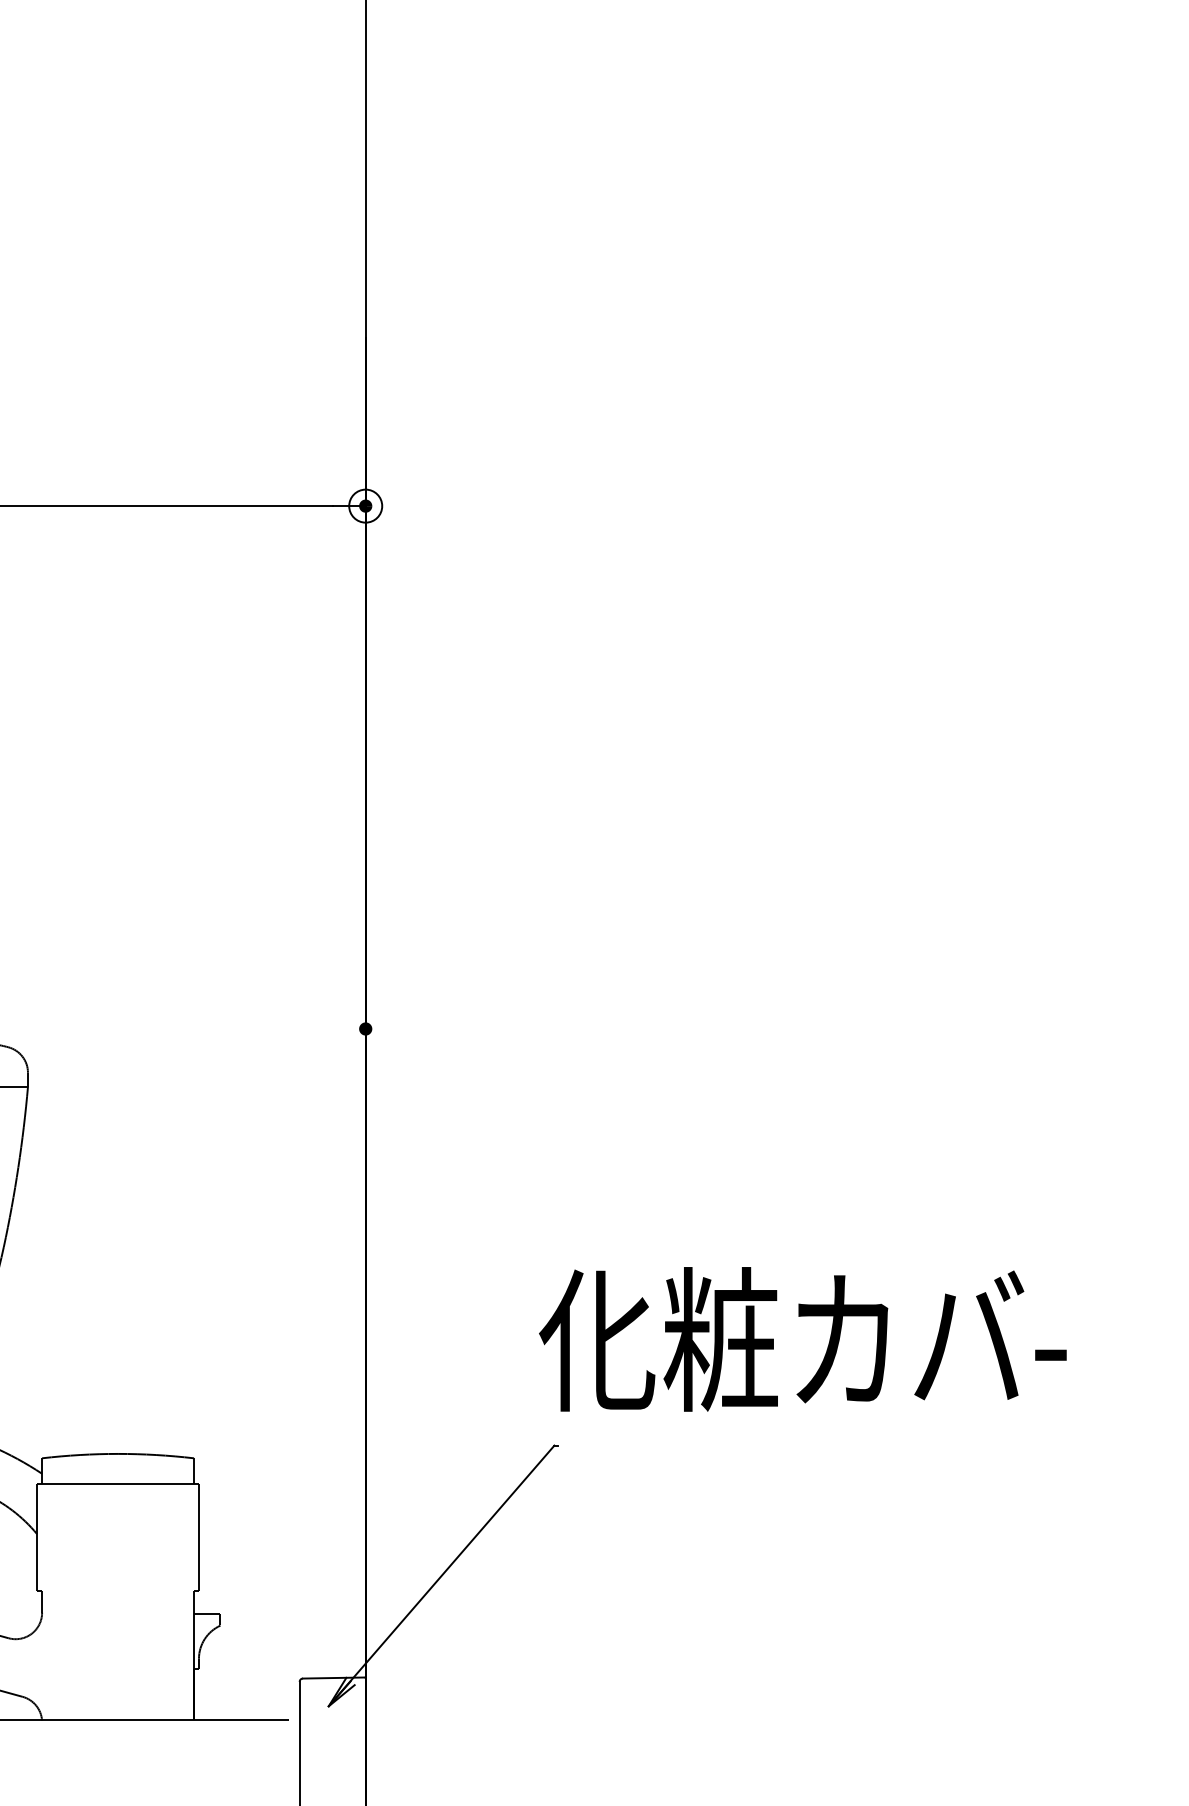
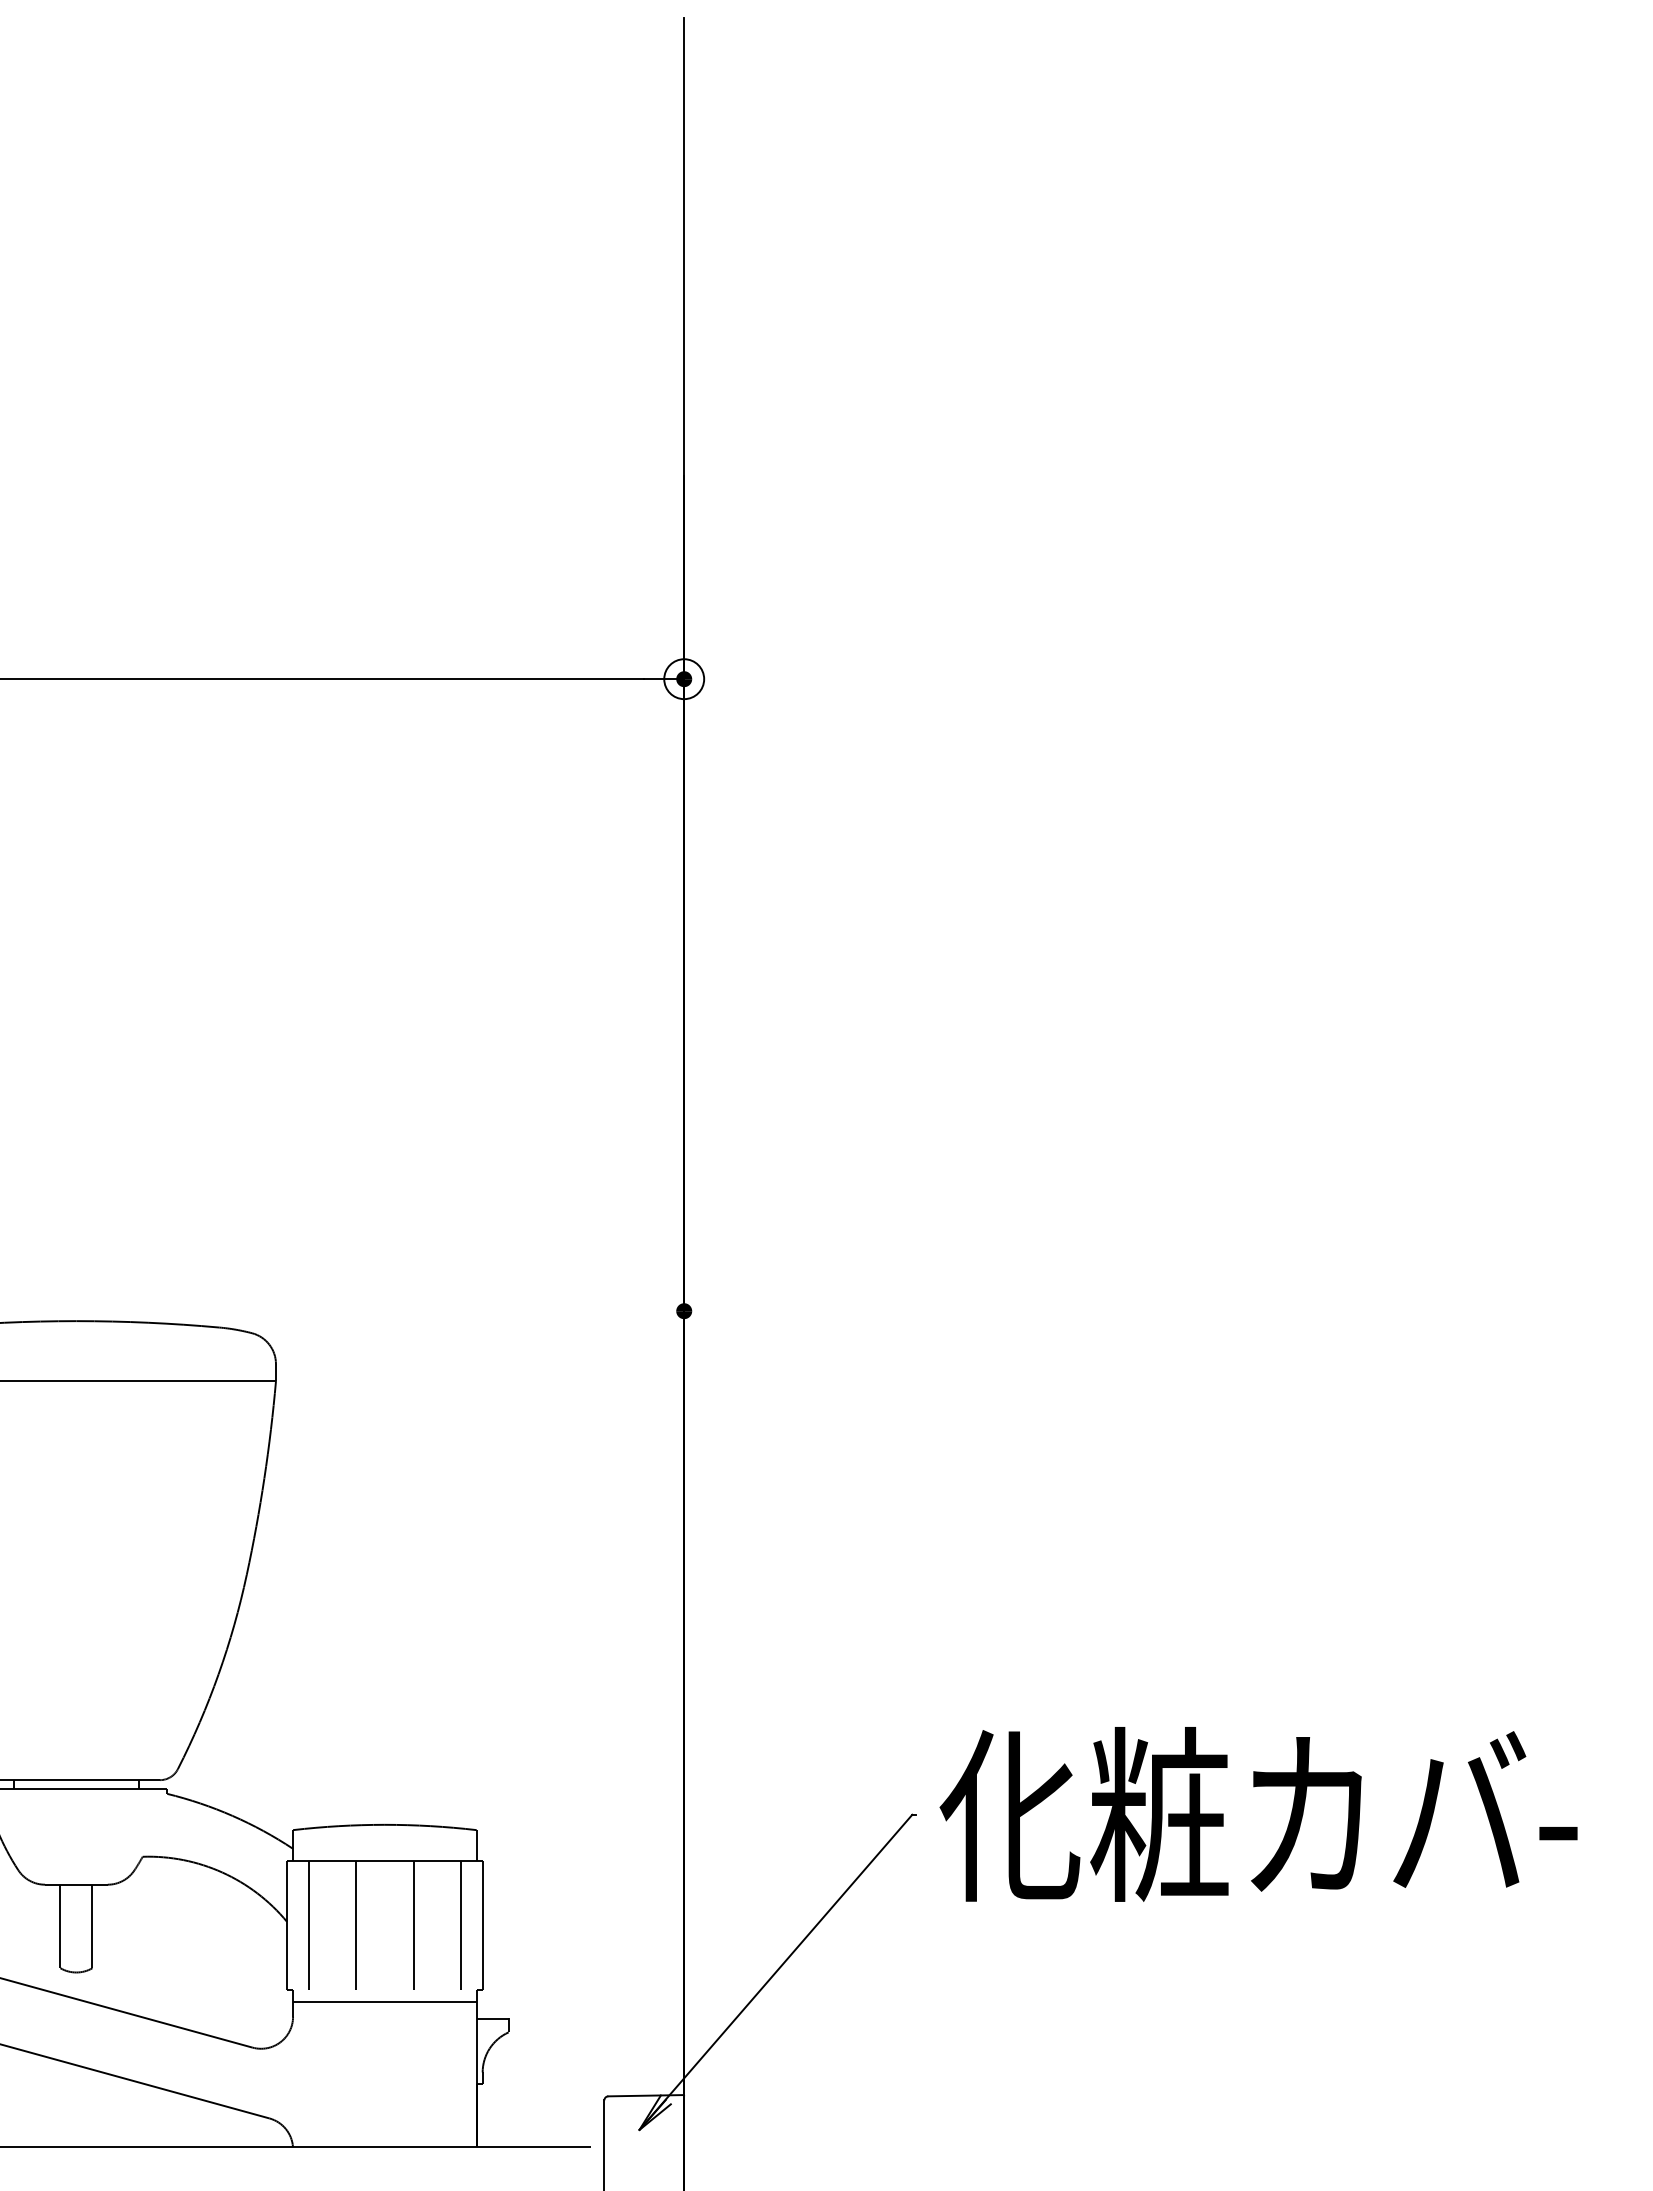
text: (802, 1339) -> (1258, 1814), moved
line: (55, 1537) -> (309, 1925), added
line: (94, 1537) -> (356, 1925), added
line: (141, 1537) -> (413, 1925), added
line: (180, 1537) -> (460, 1925), added
line: (117, 1600) -> (384, 2002), added

